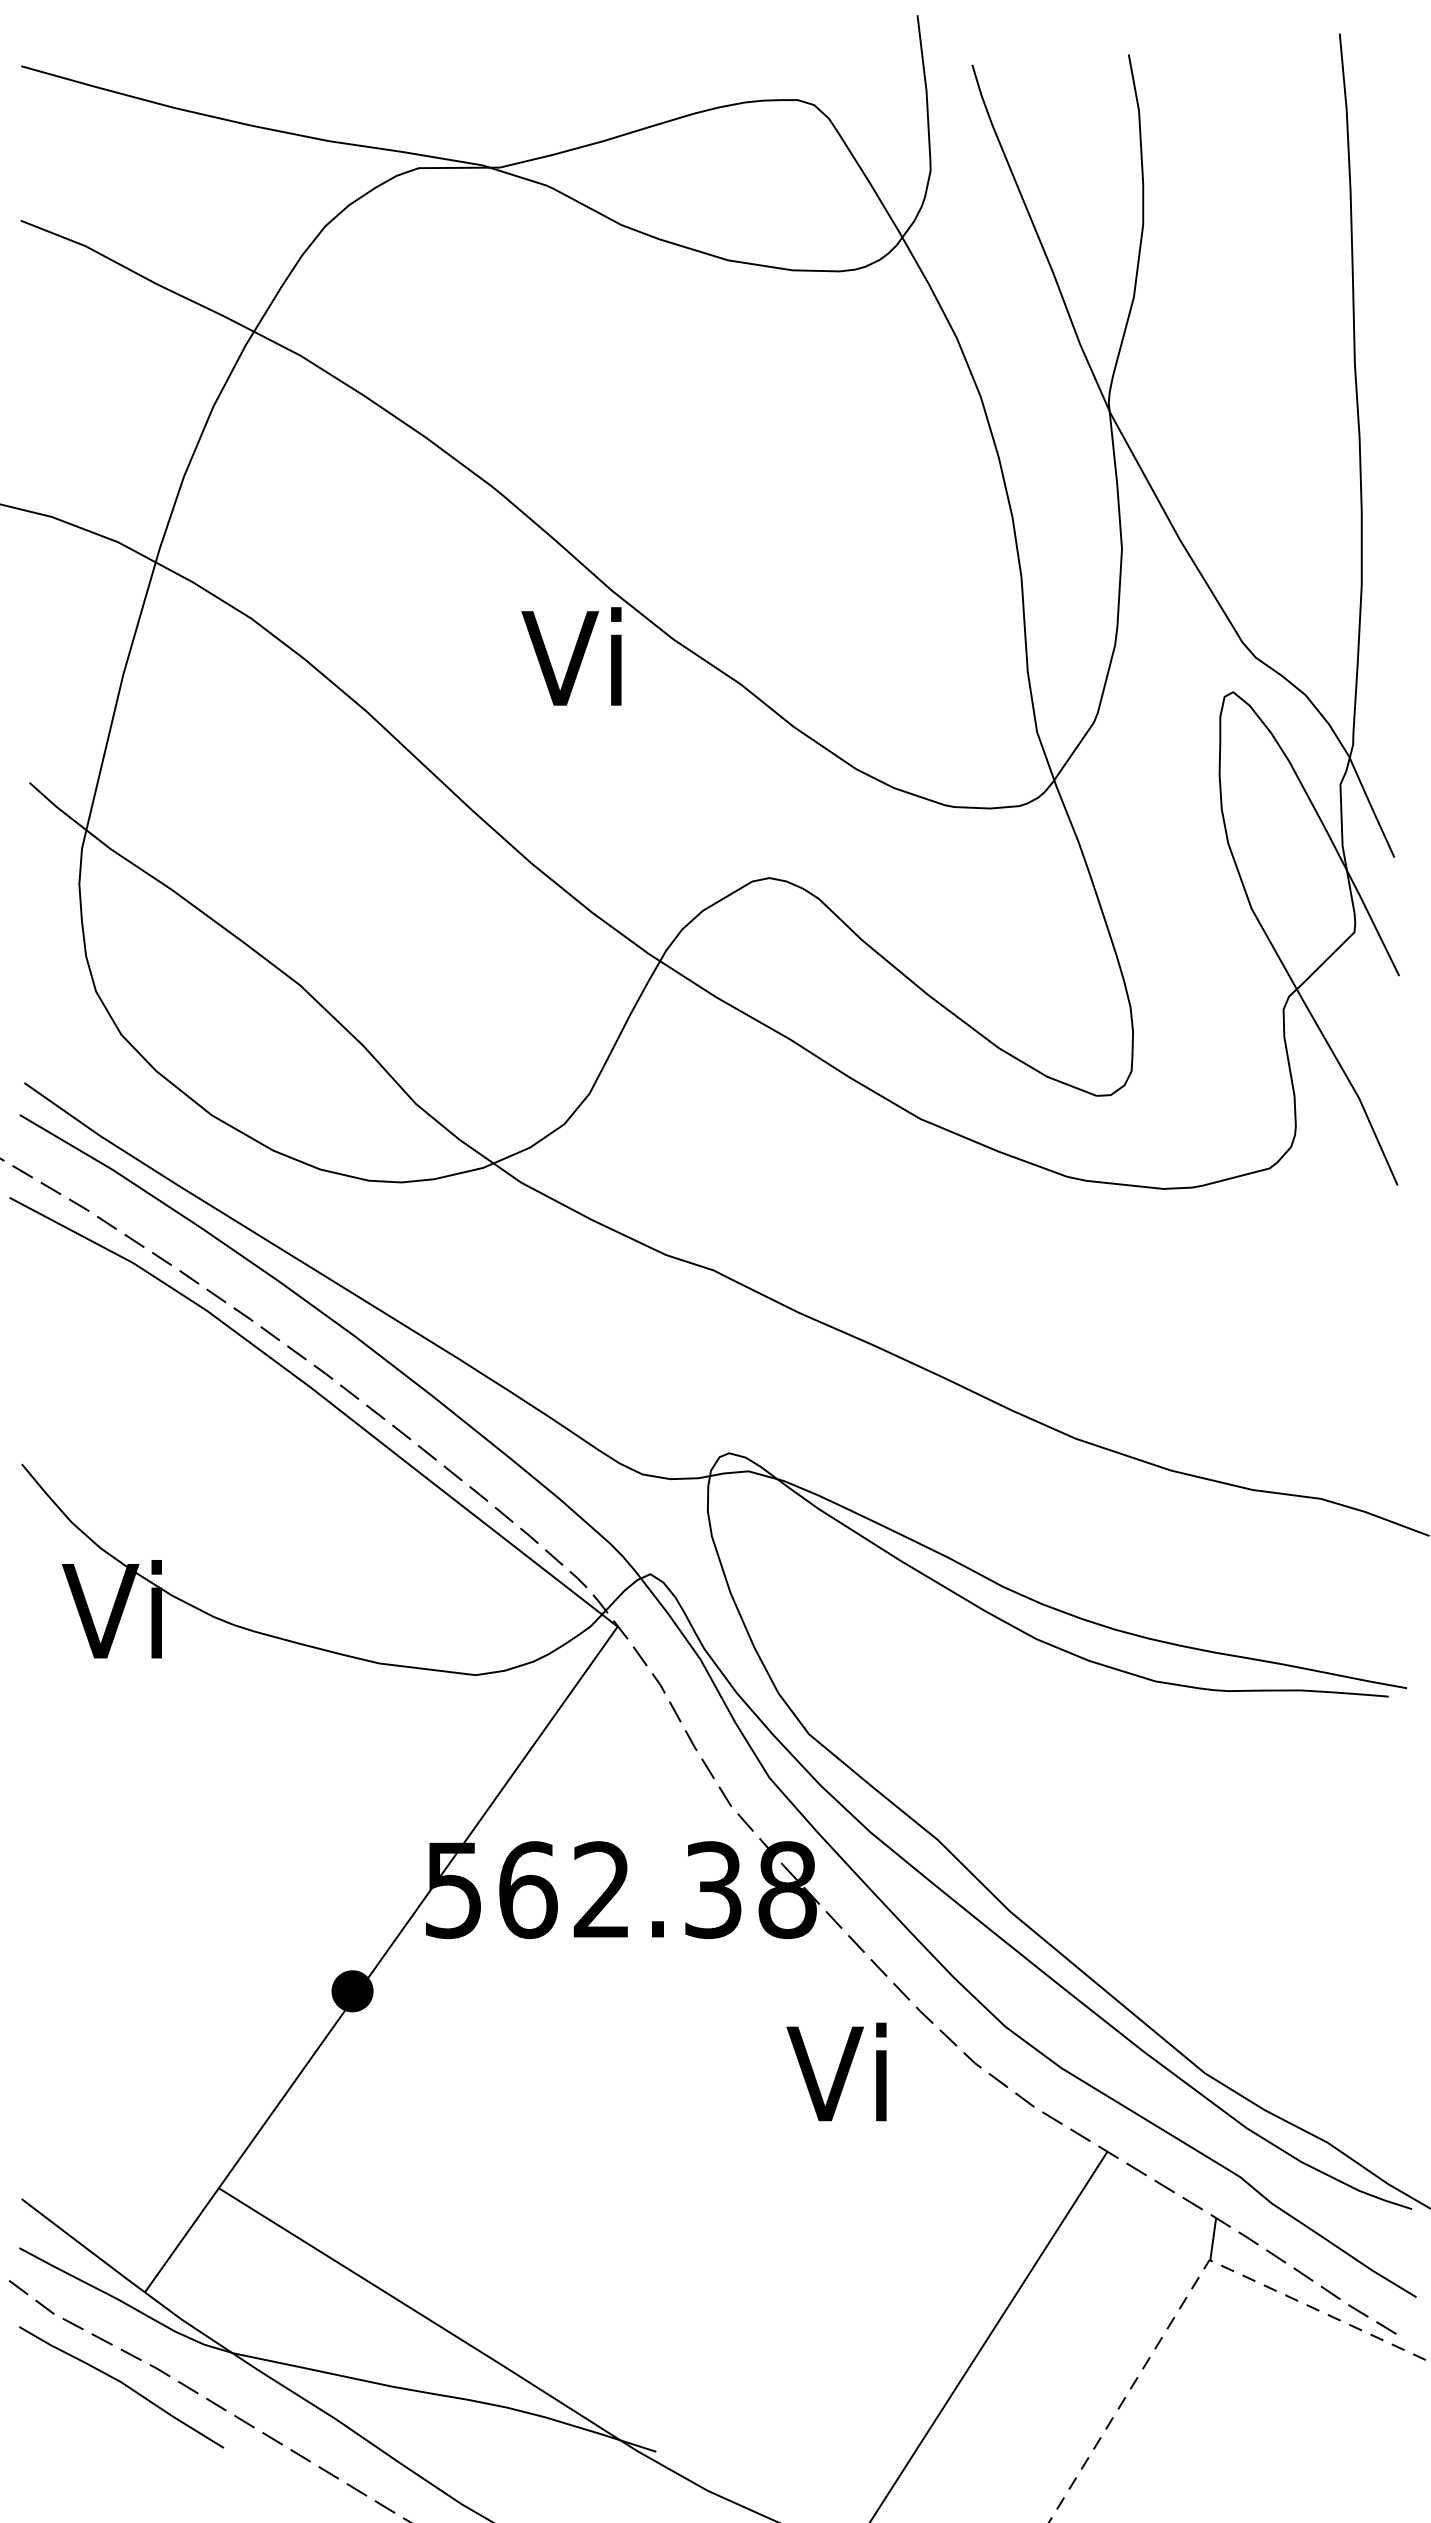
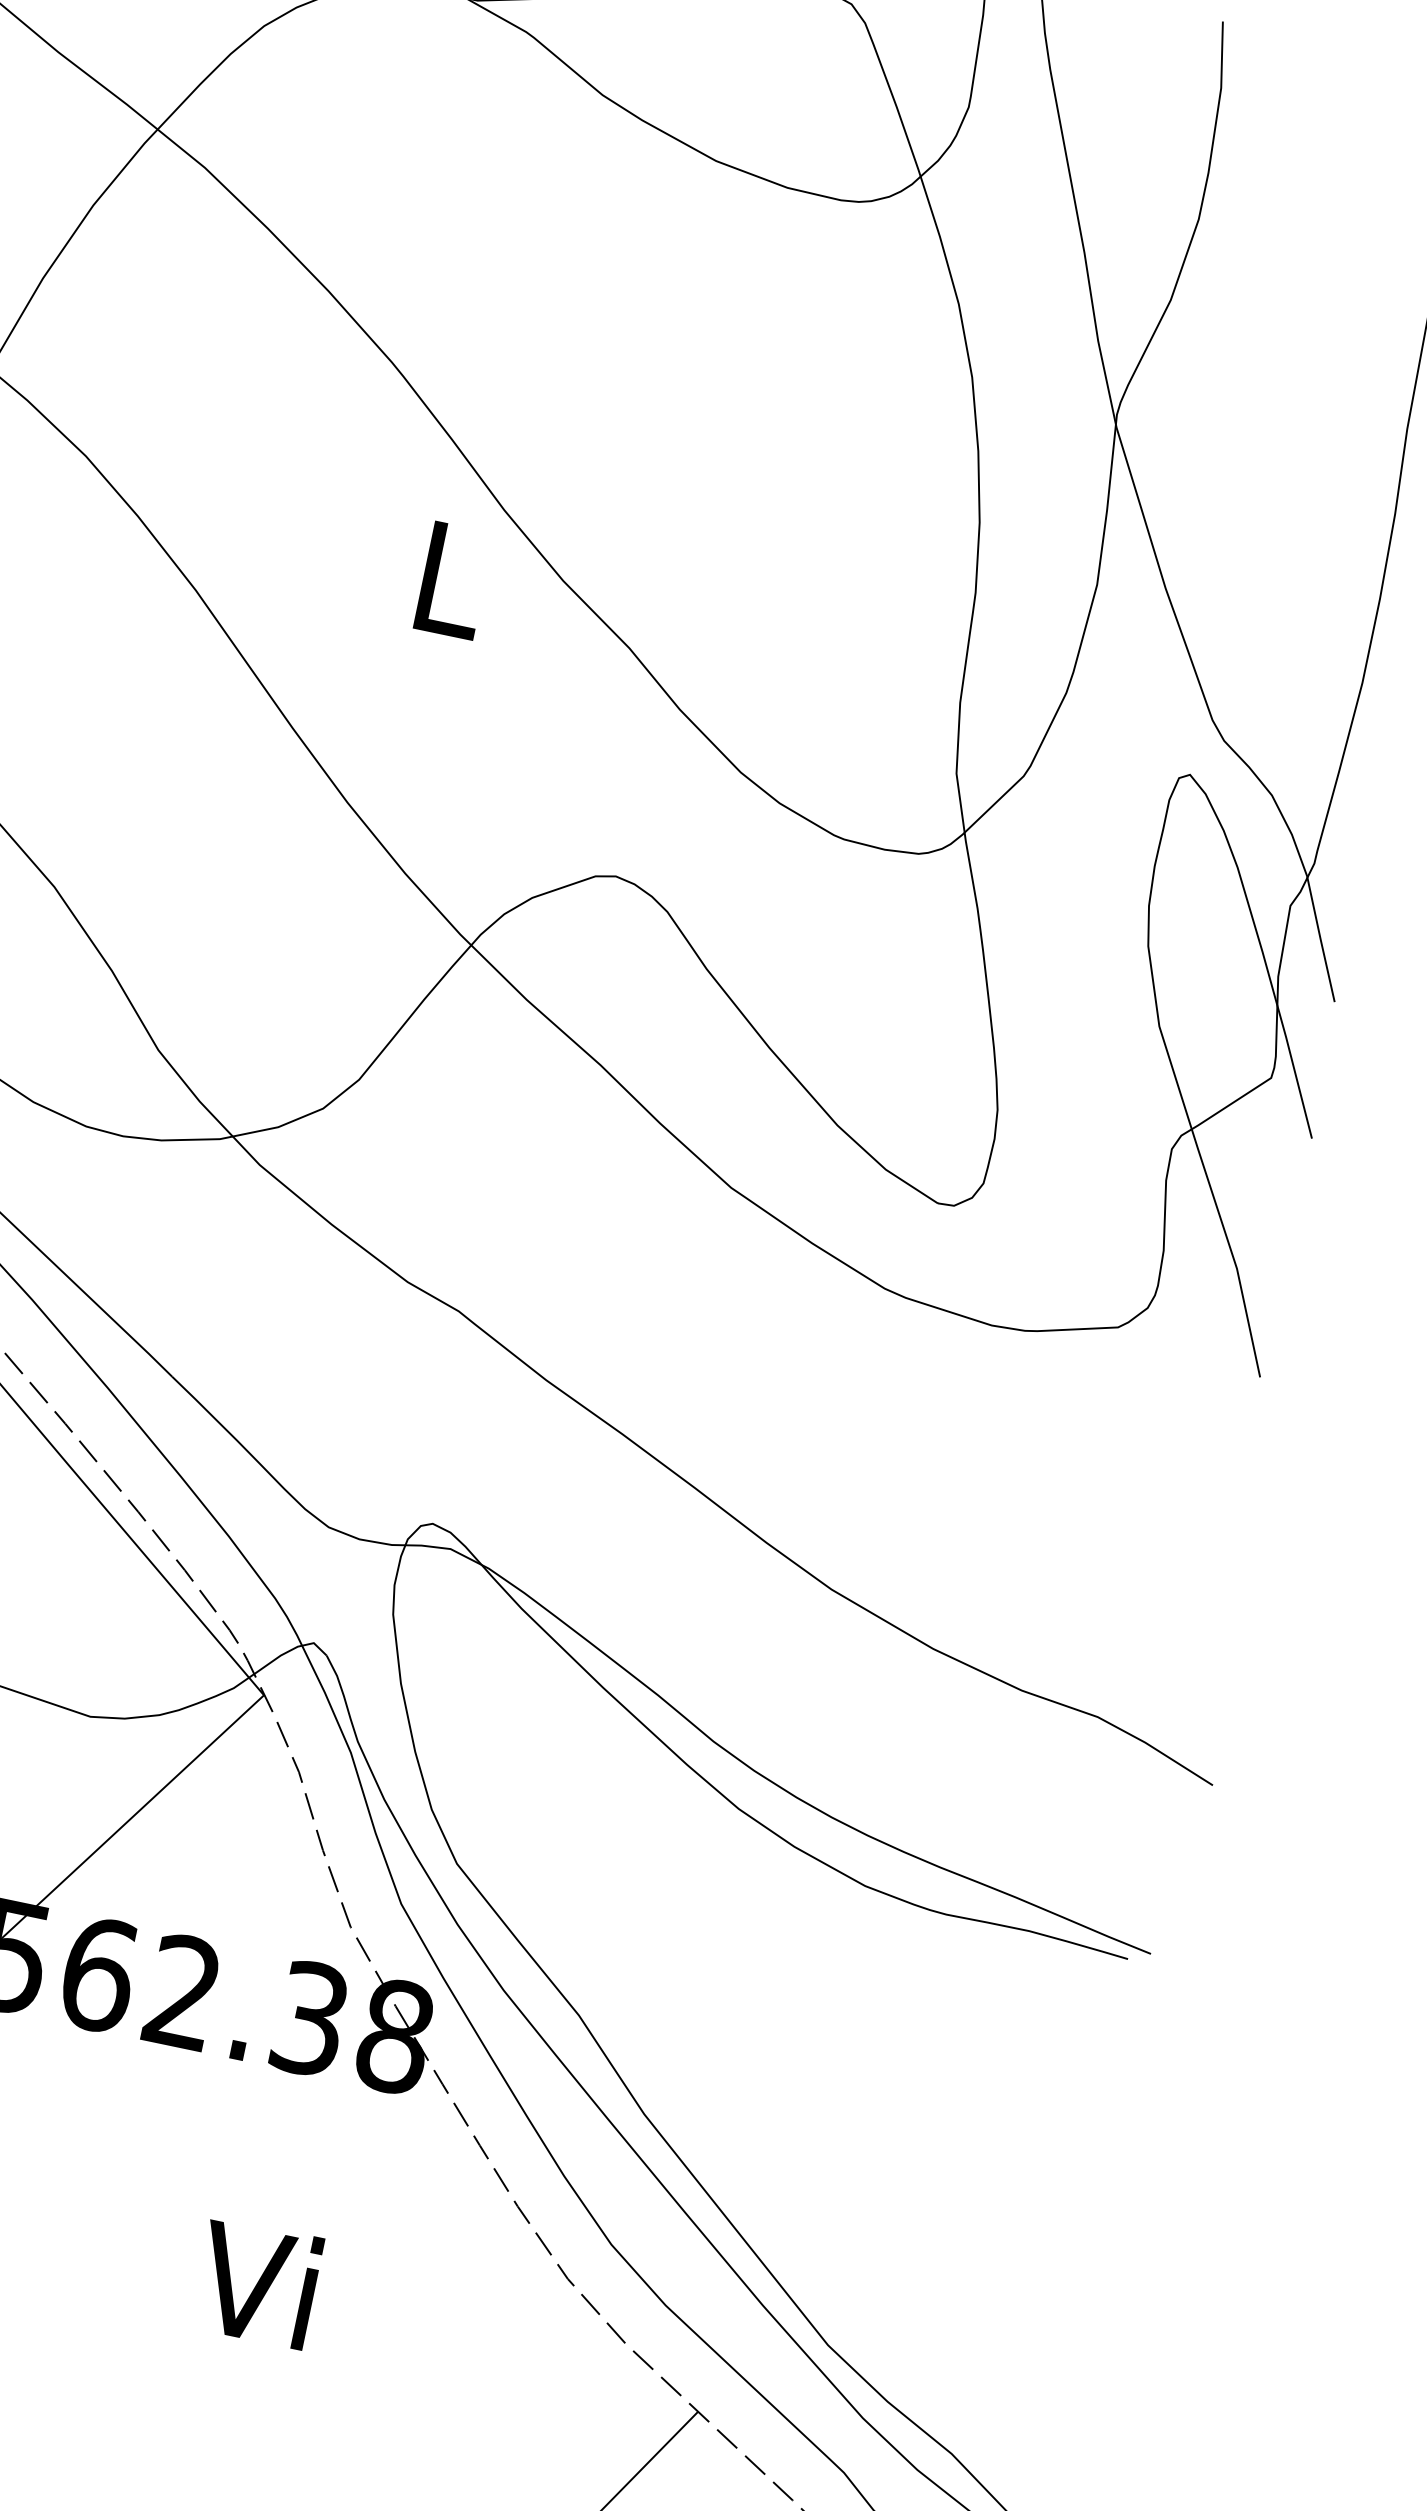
text: (571, 656) -> (442, 576), Vi -> L
text: (836, 2071) -> (256, 2282), moved

